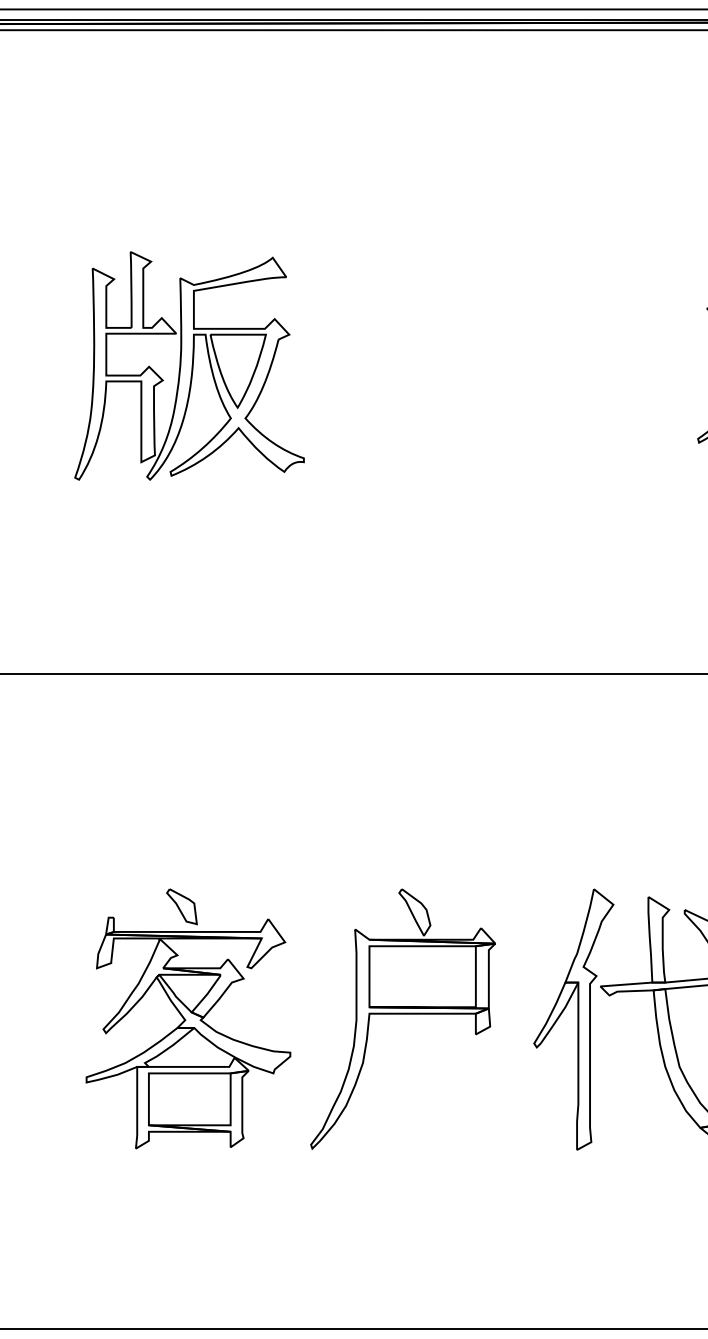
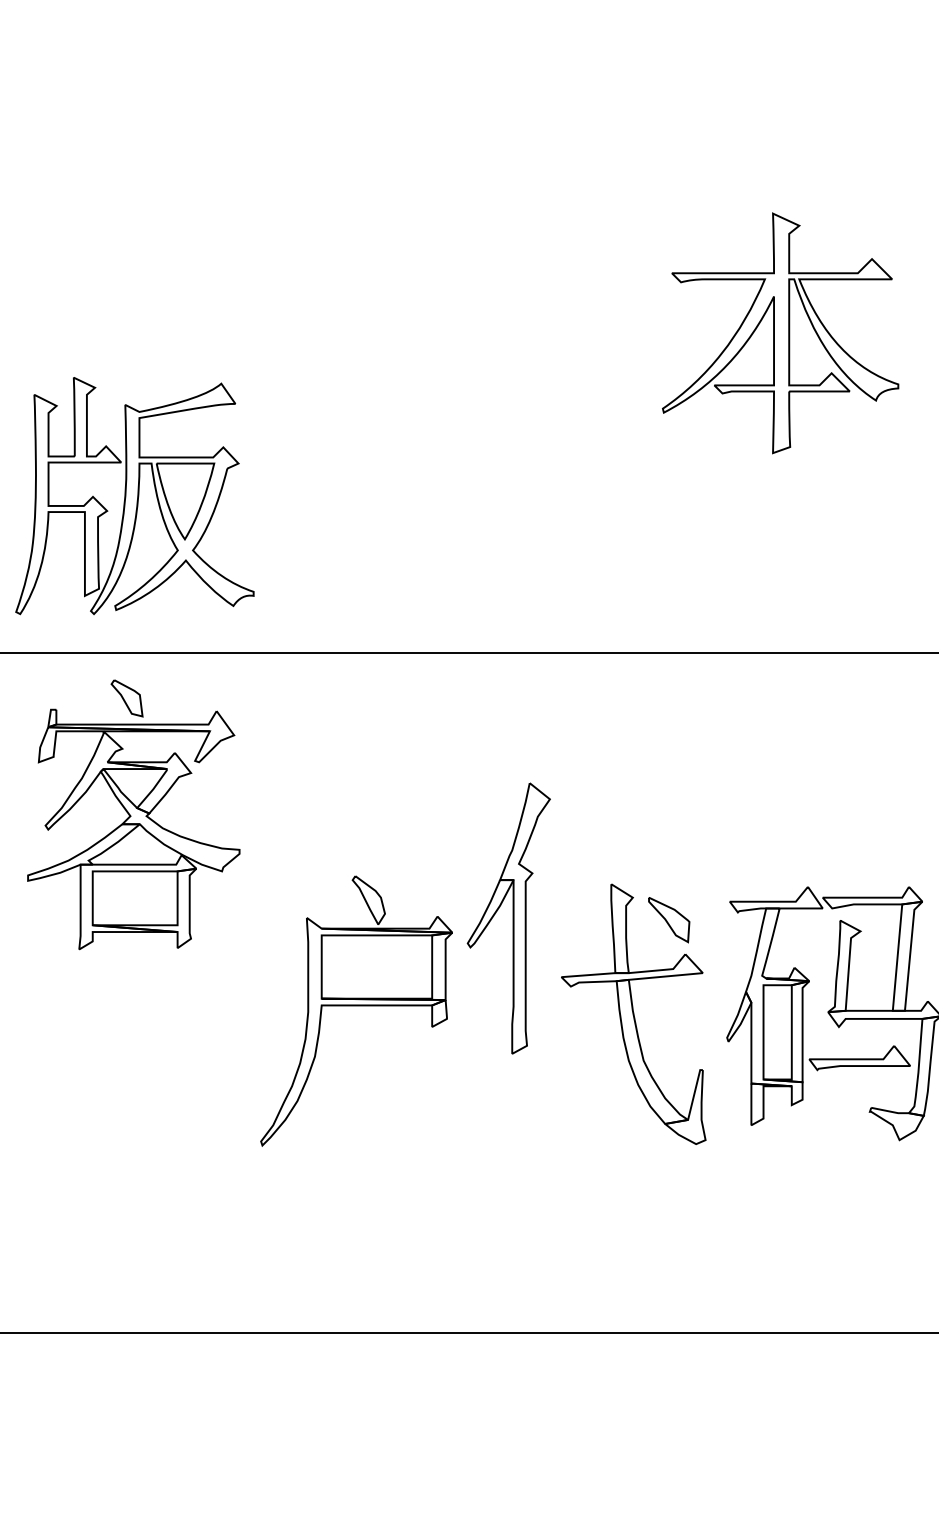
part: (189, 366) -> (134, 496), moved
part: (188, 1018) -> (133, 814), moved
part: (573, 1019) -> (508, 918), moved

